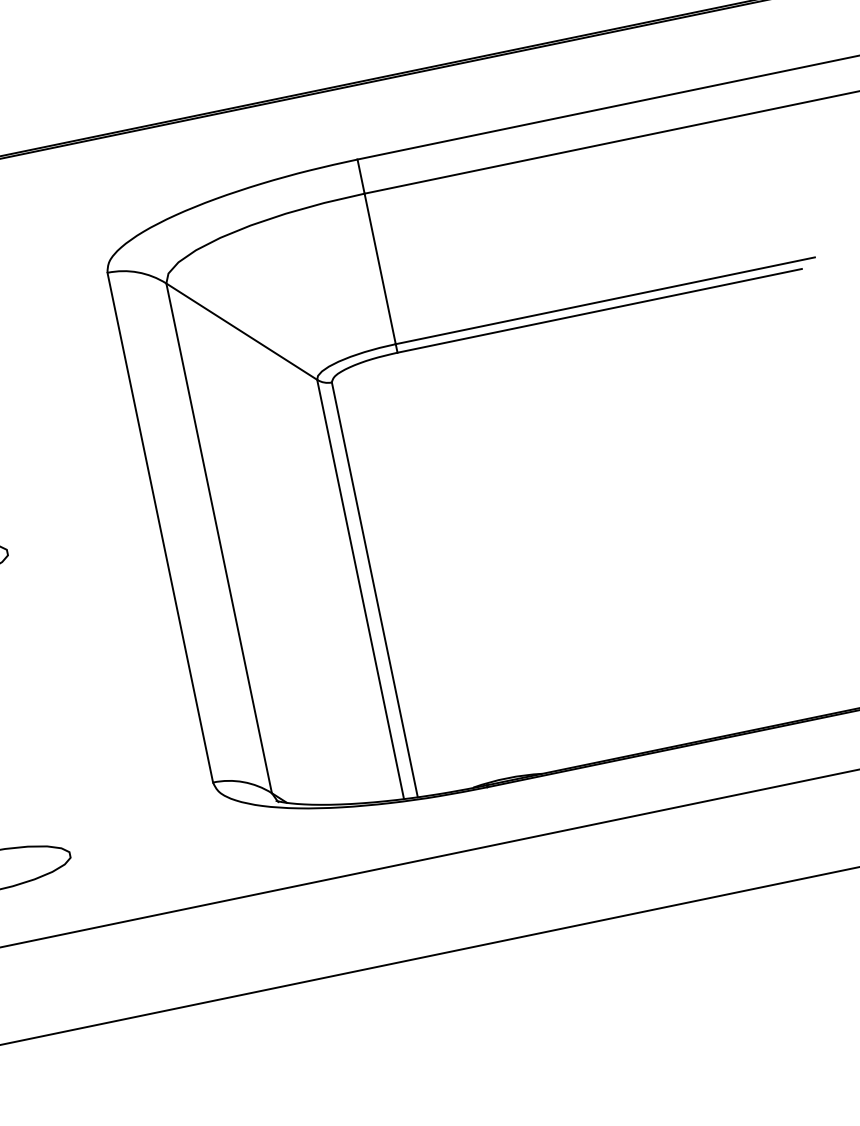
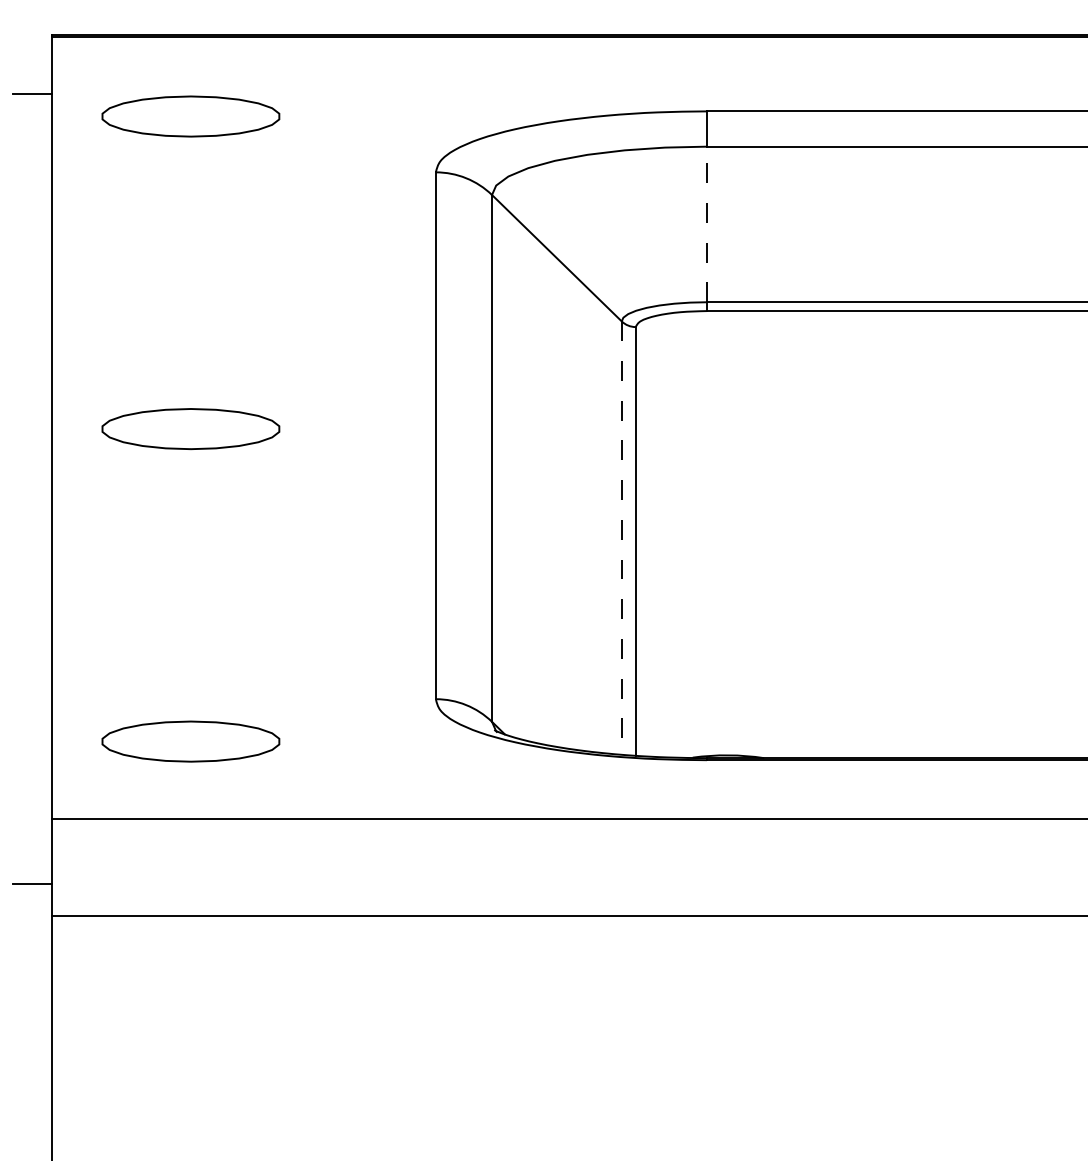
line: (379, 269) -> (706, 224), solid -> dashed
line: (360, 589) -> (621, 538), solid -> dashed

